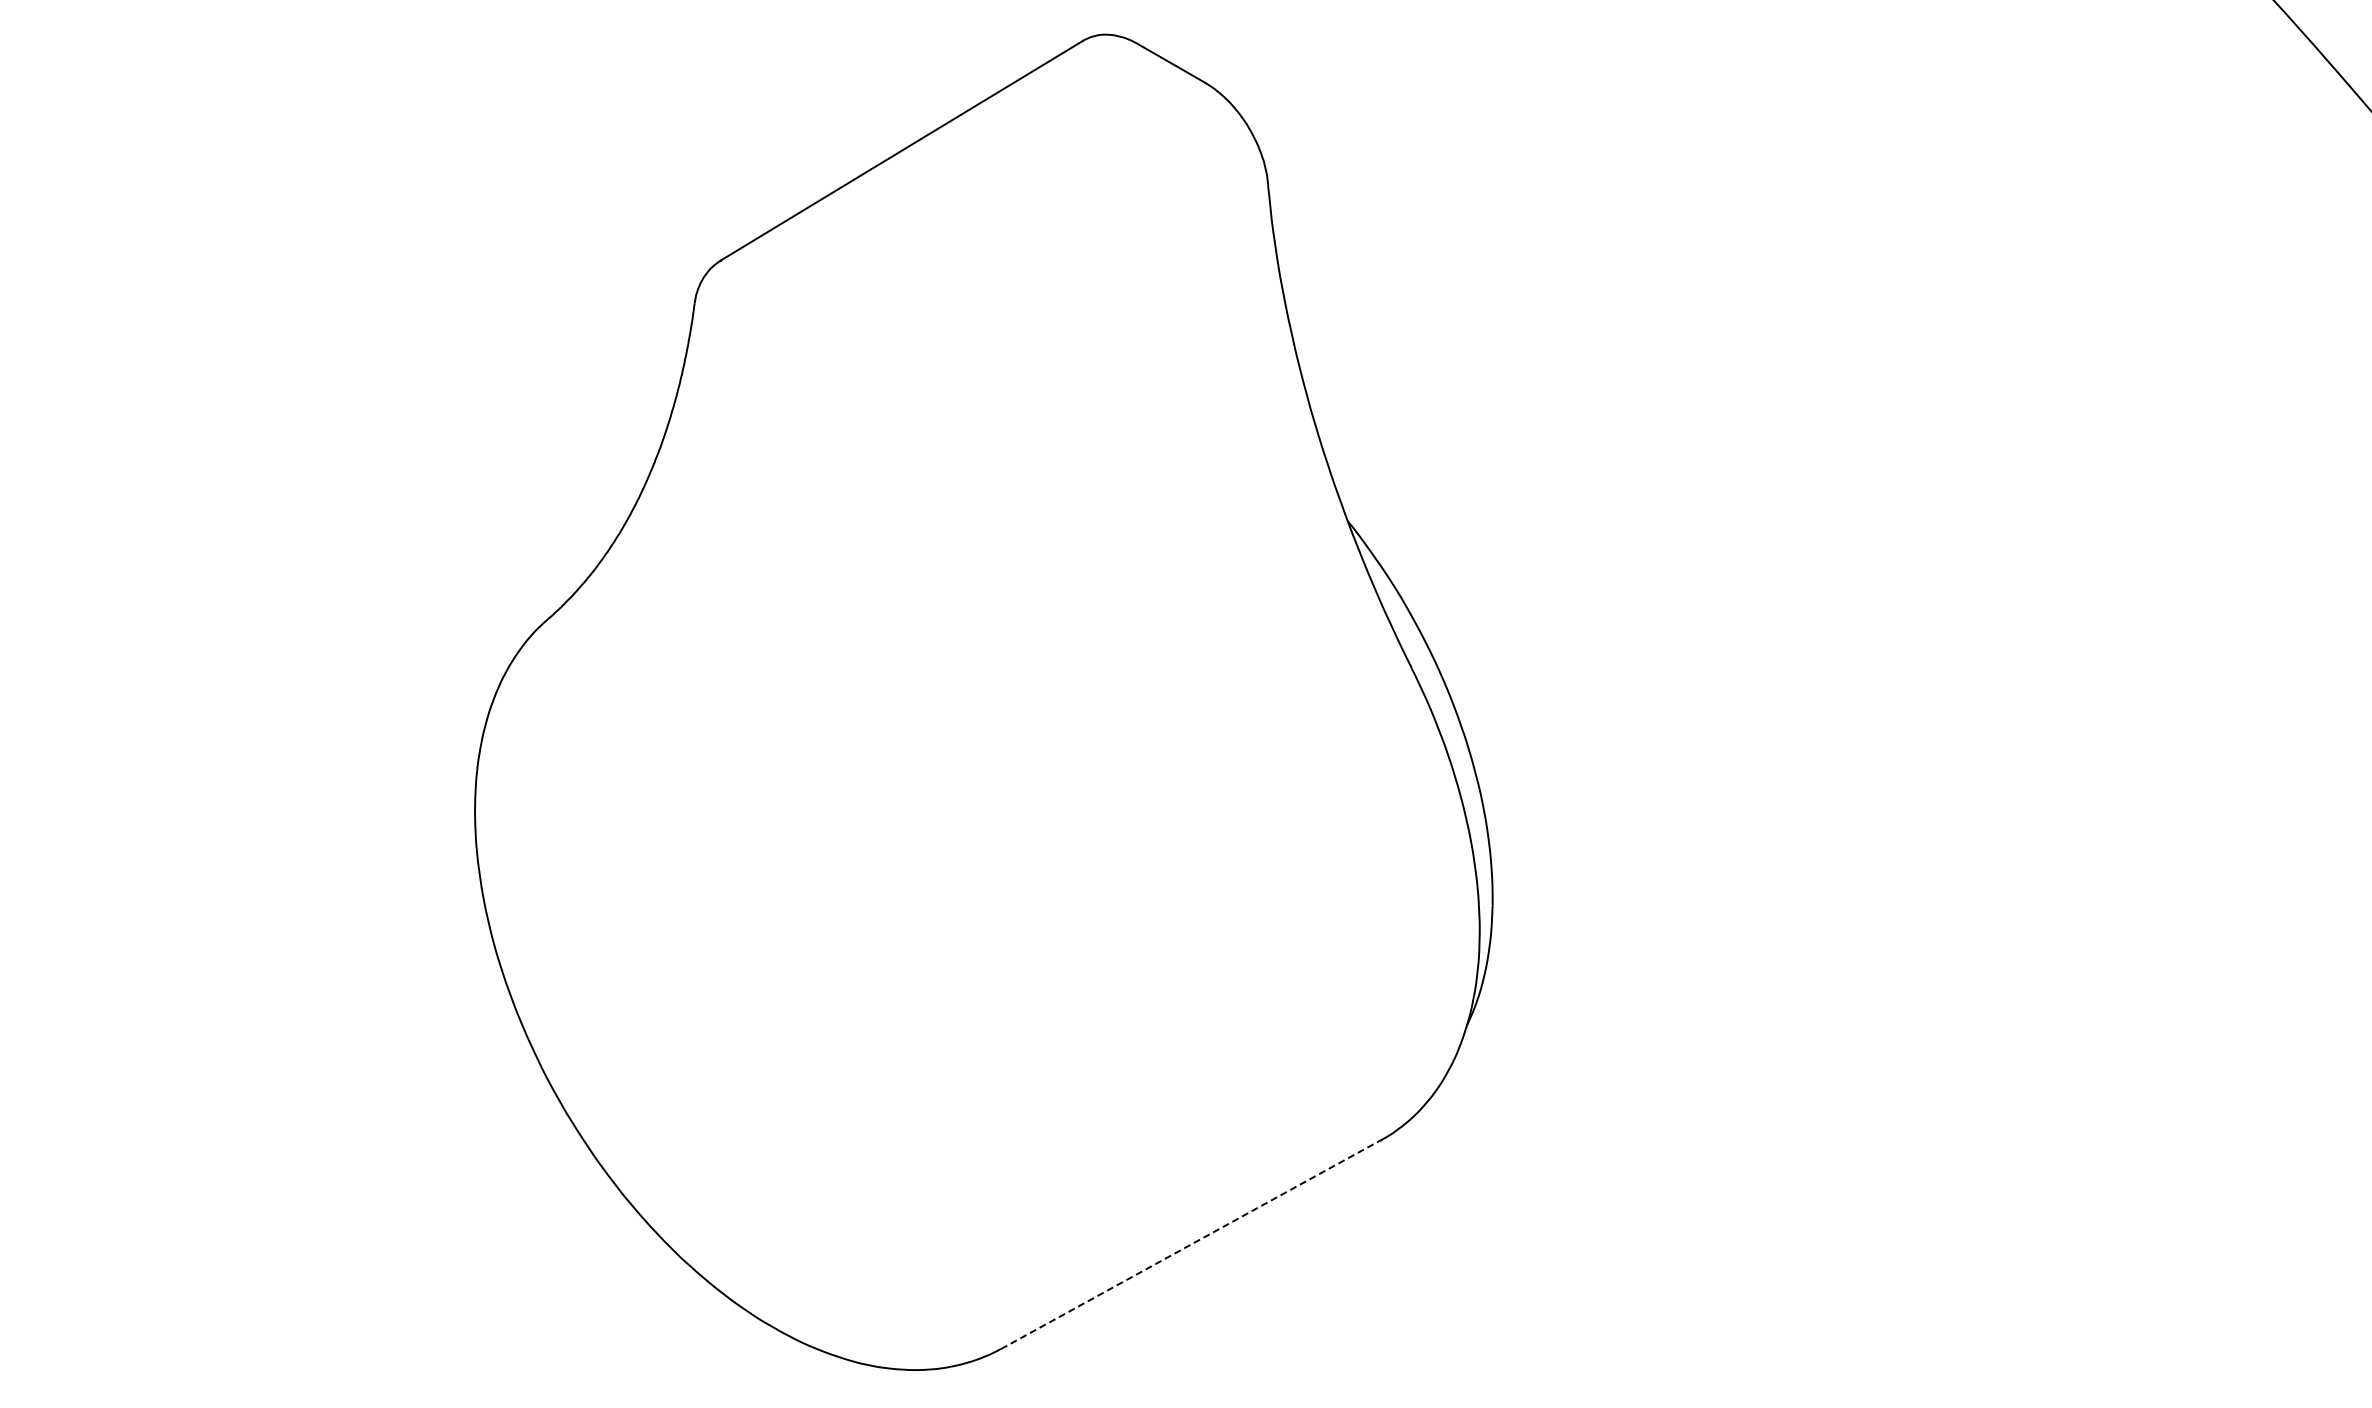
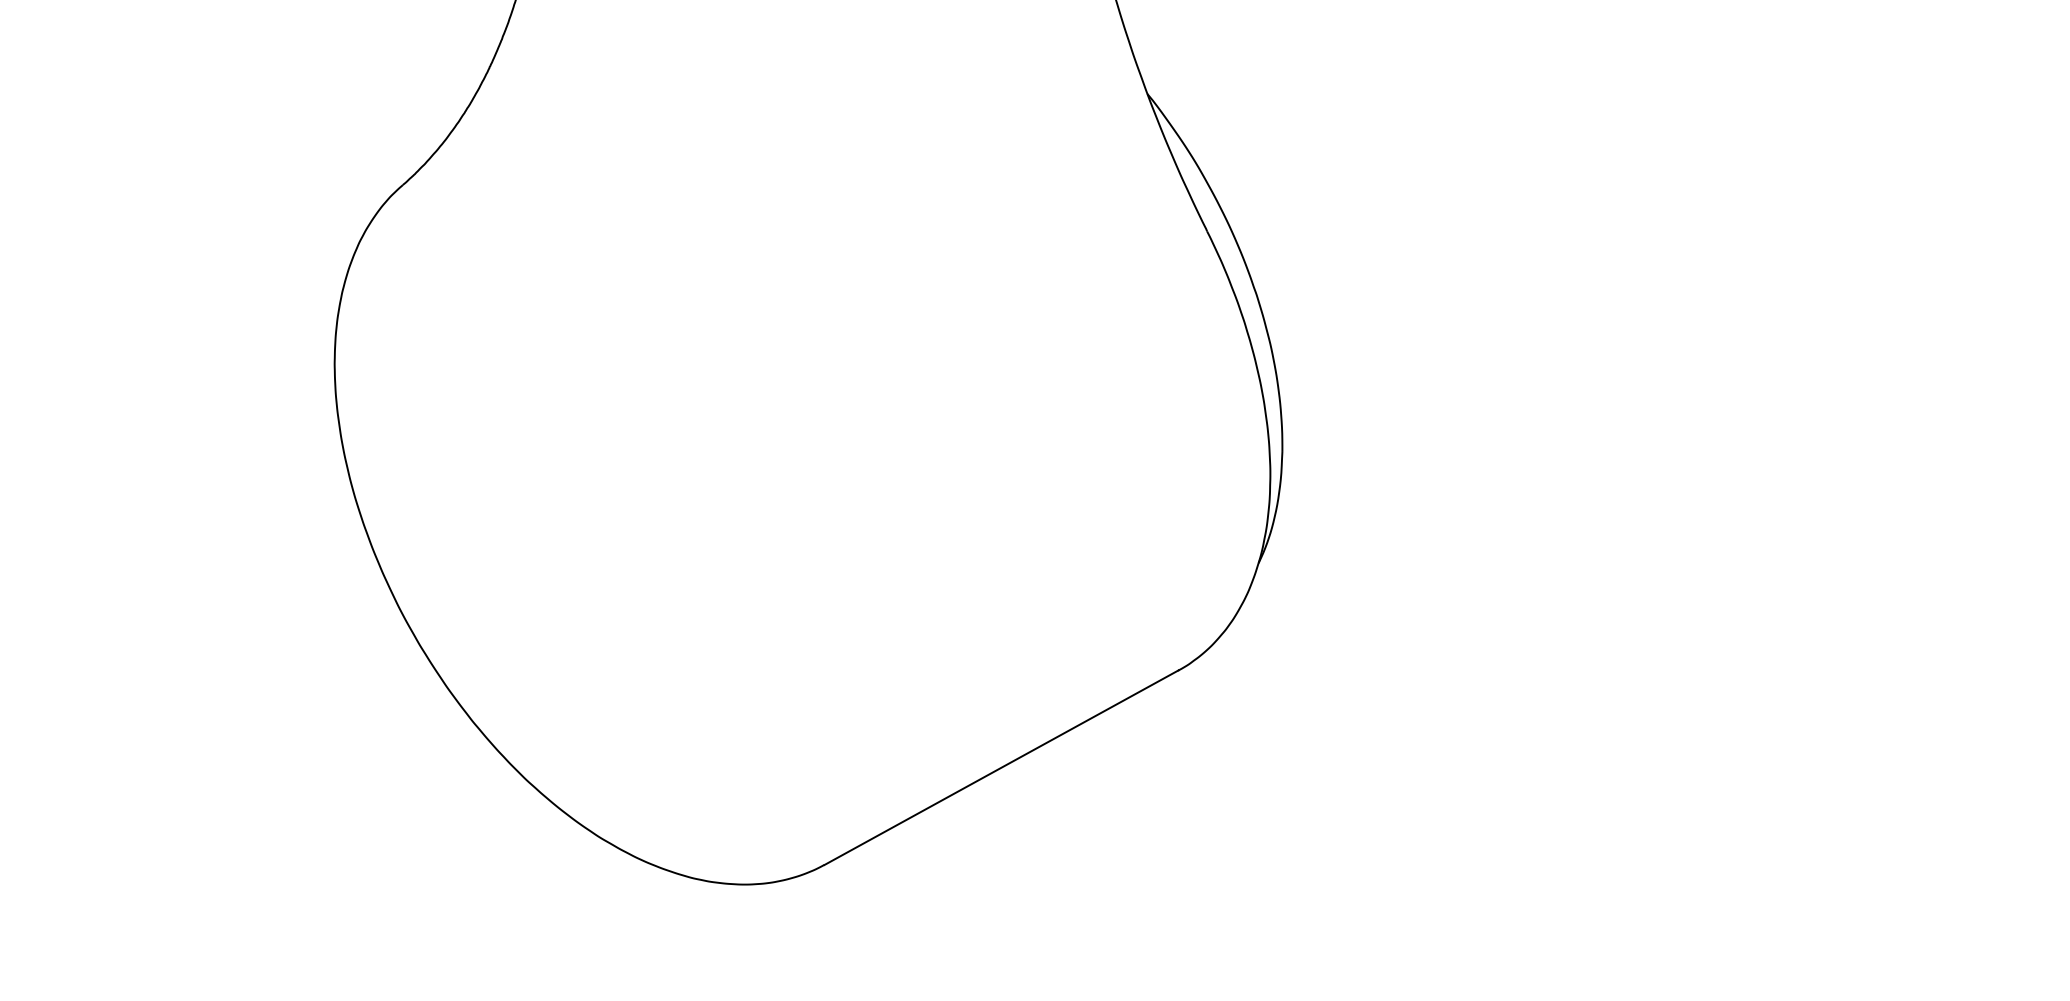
line: (1191, 1244) -> (1001, 767), dashed -> solid

